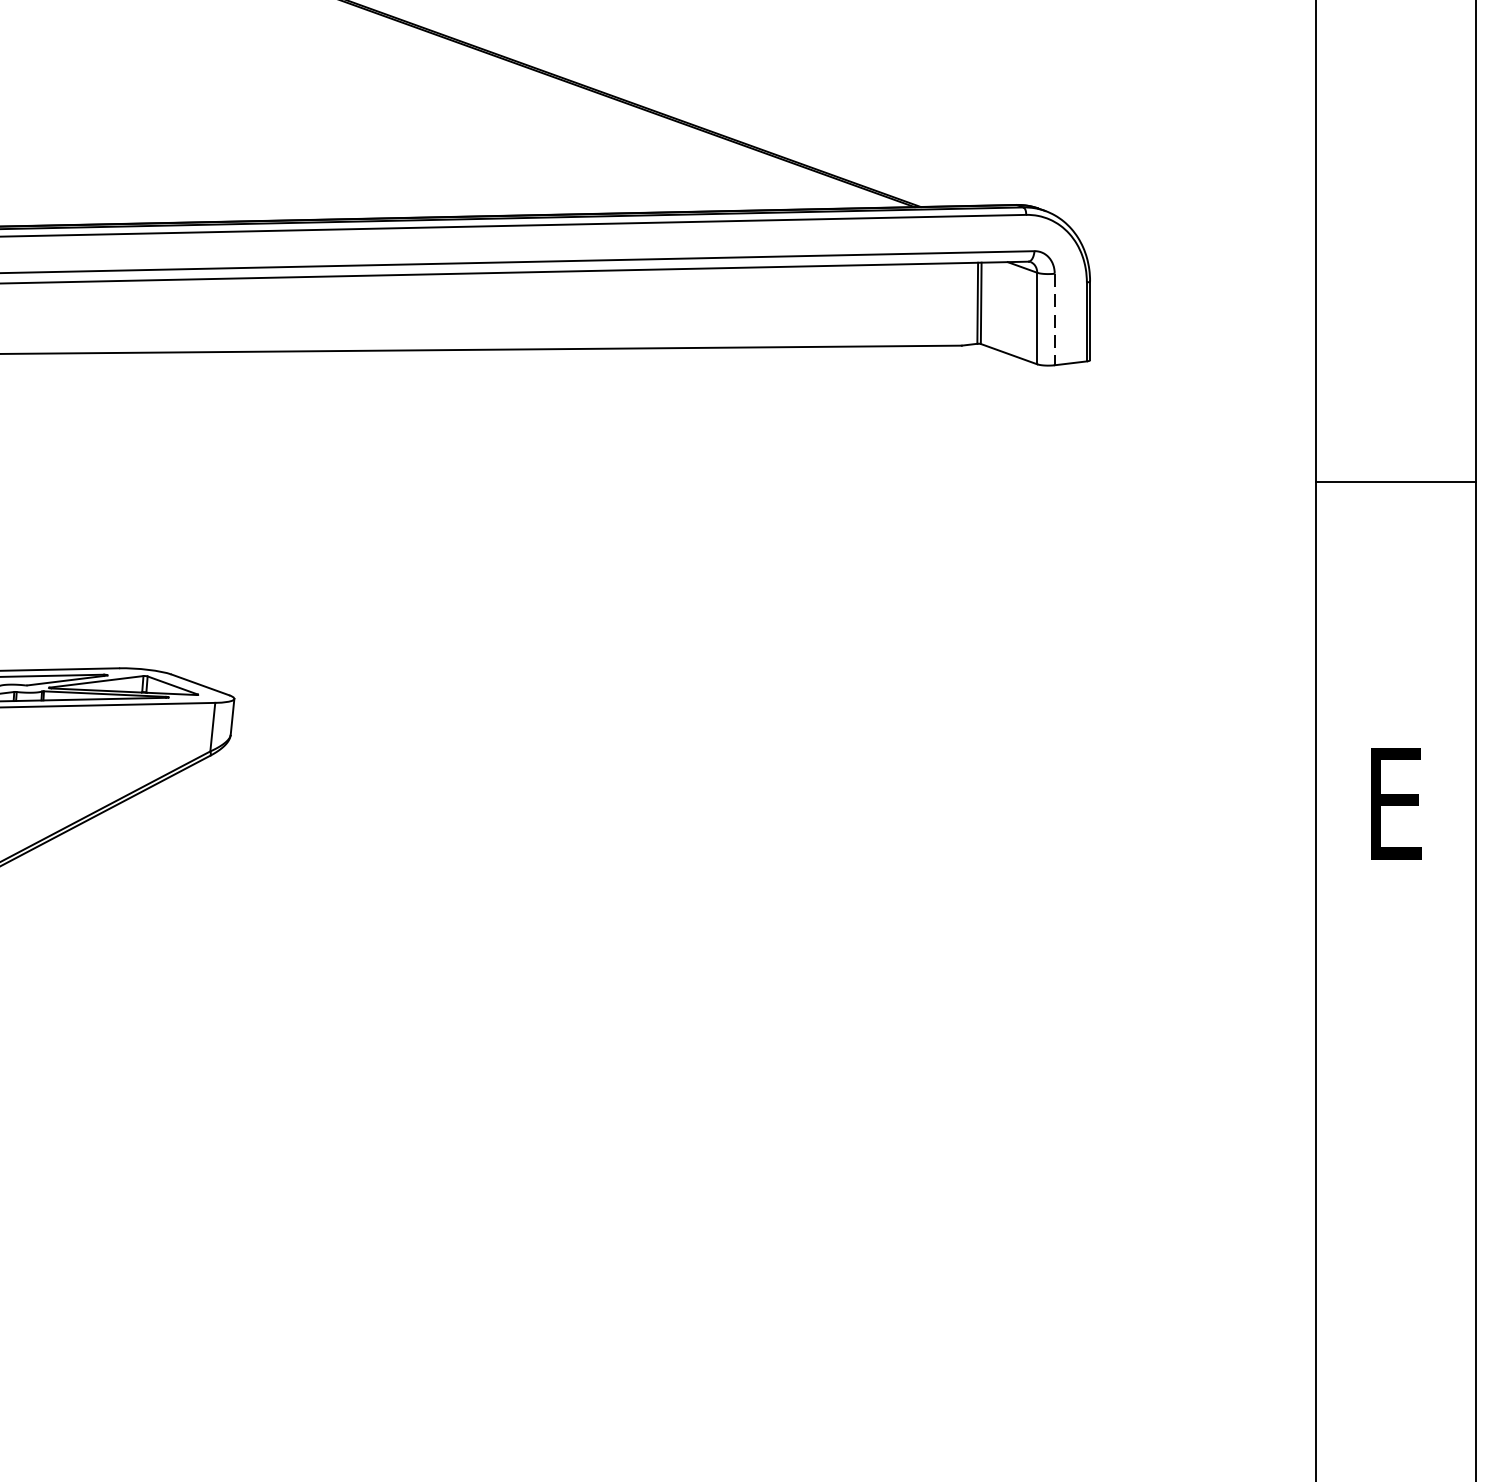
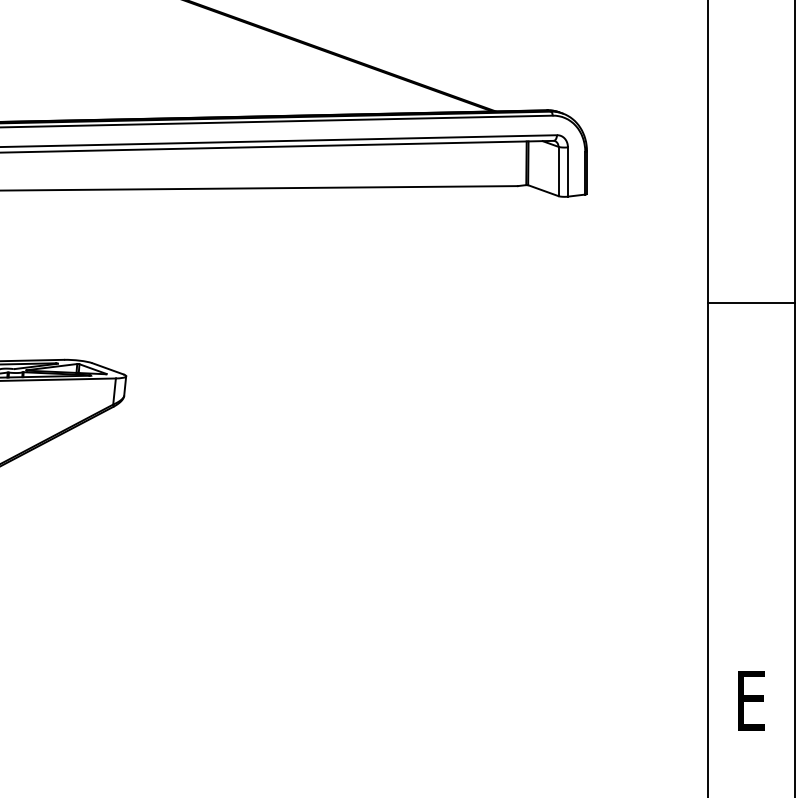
line: (1053, 320) -> (567, 172), dashed -> solid
line: (1395, 481) -> (751, 302), moved
text: (1395, 803) -> (751, 700), moved

